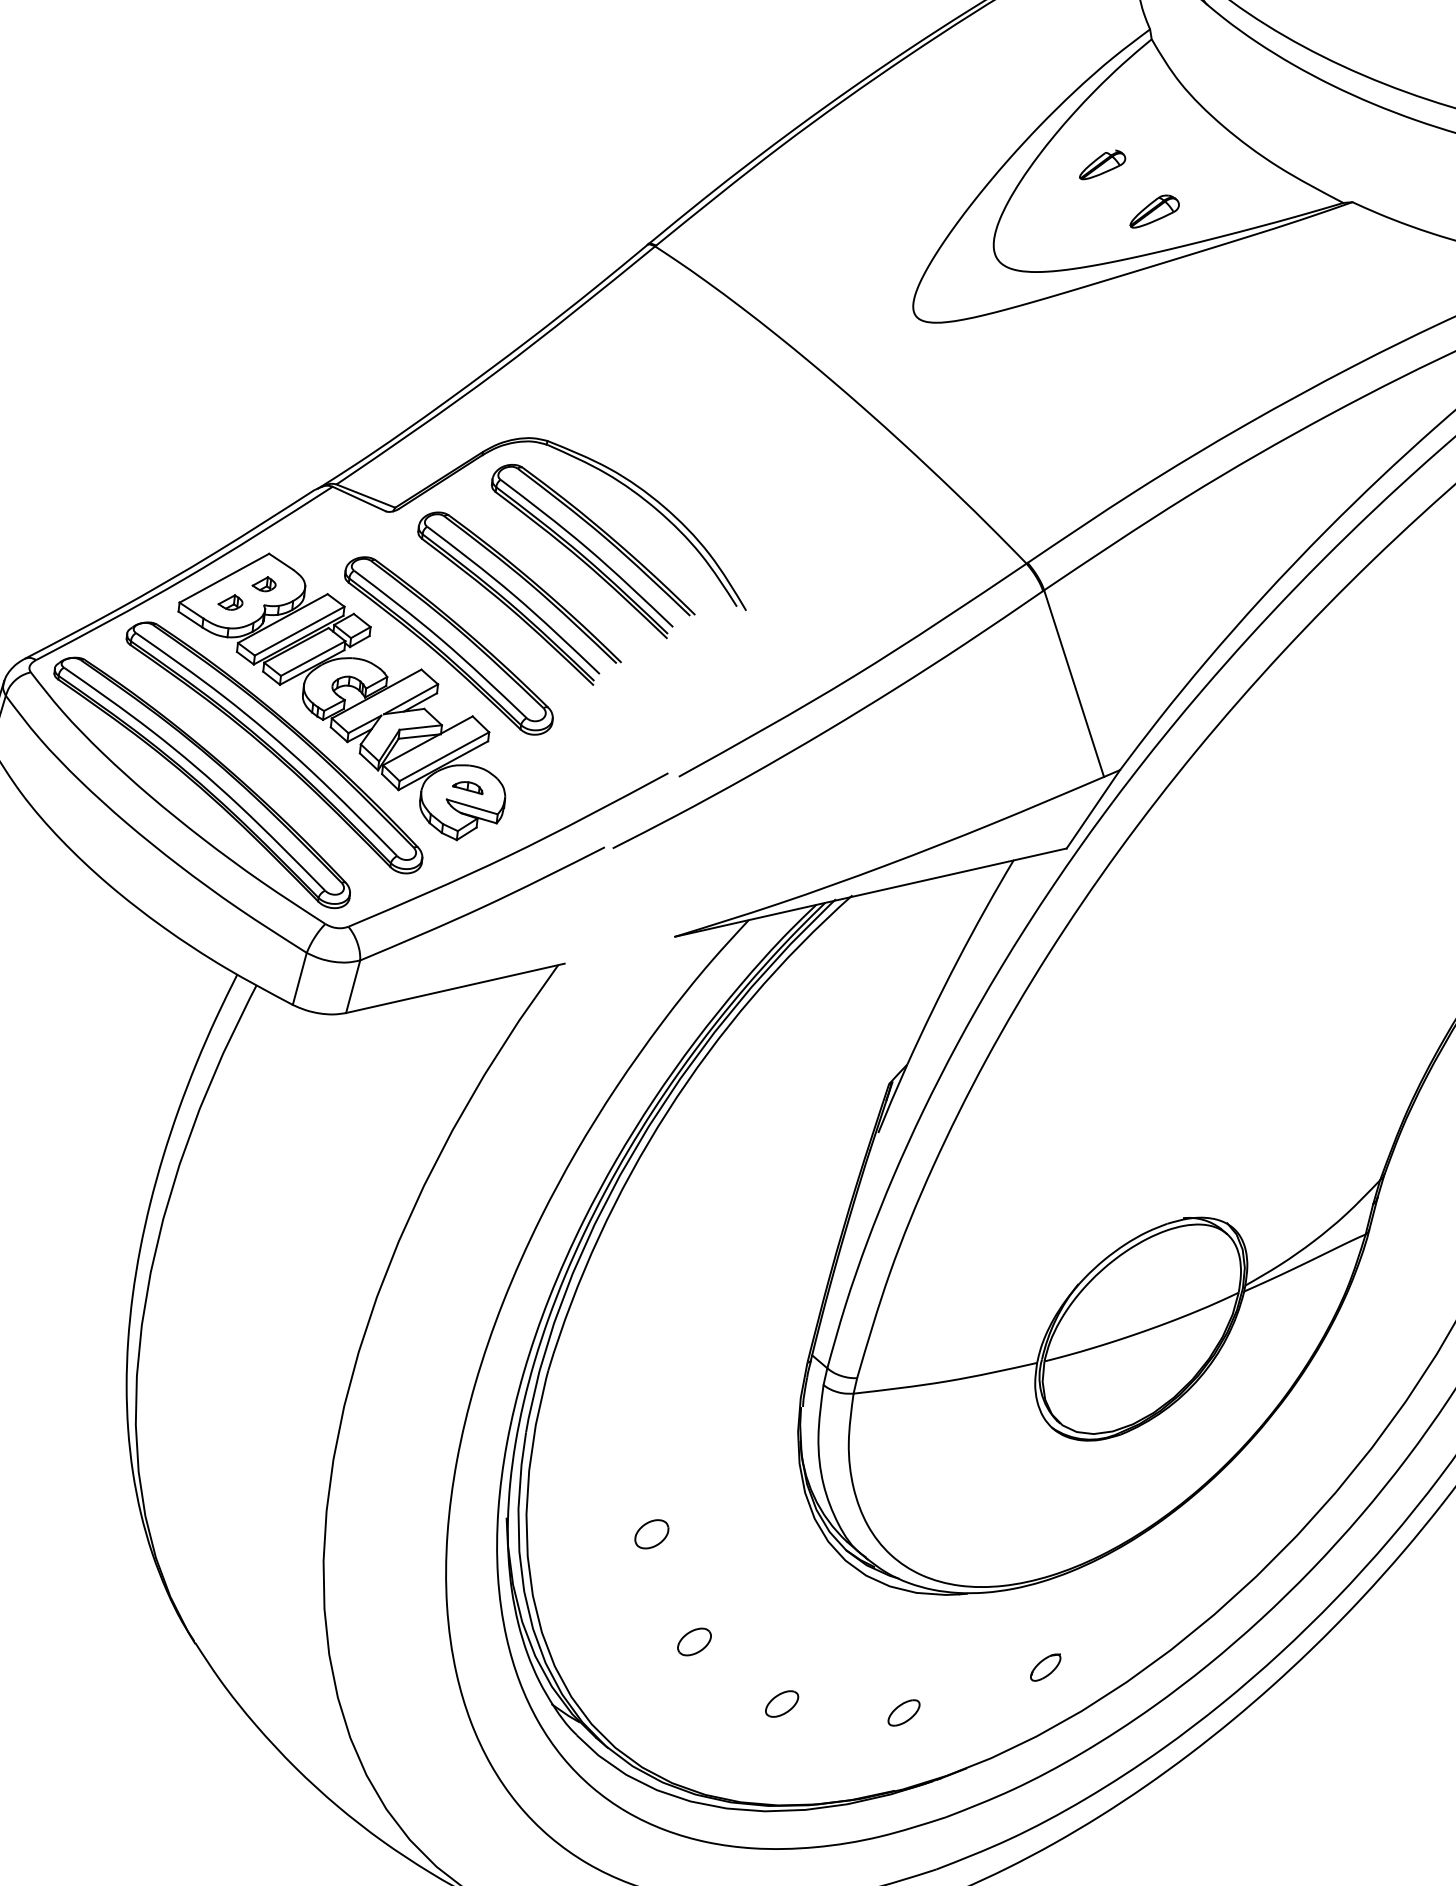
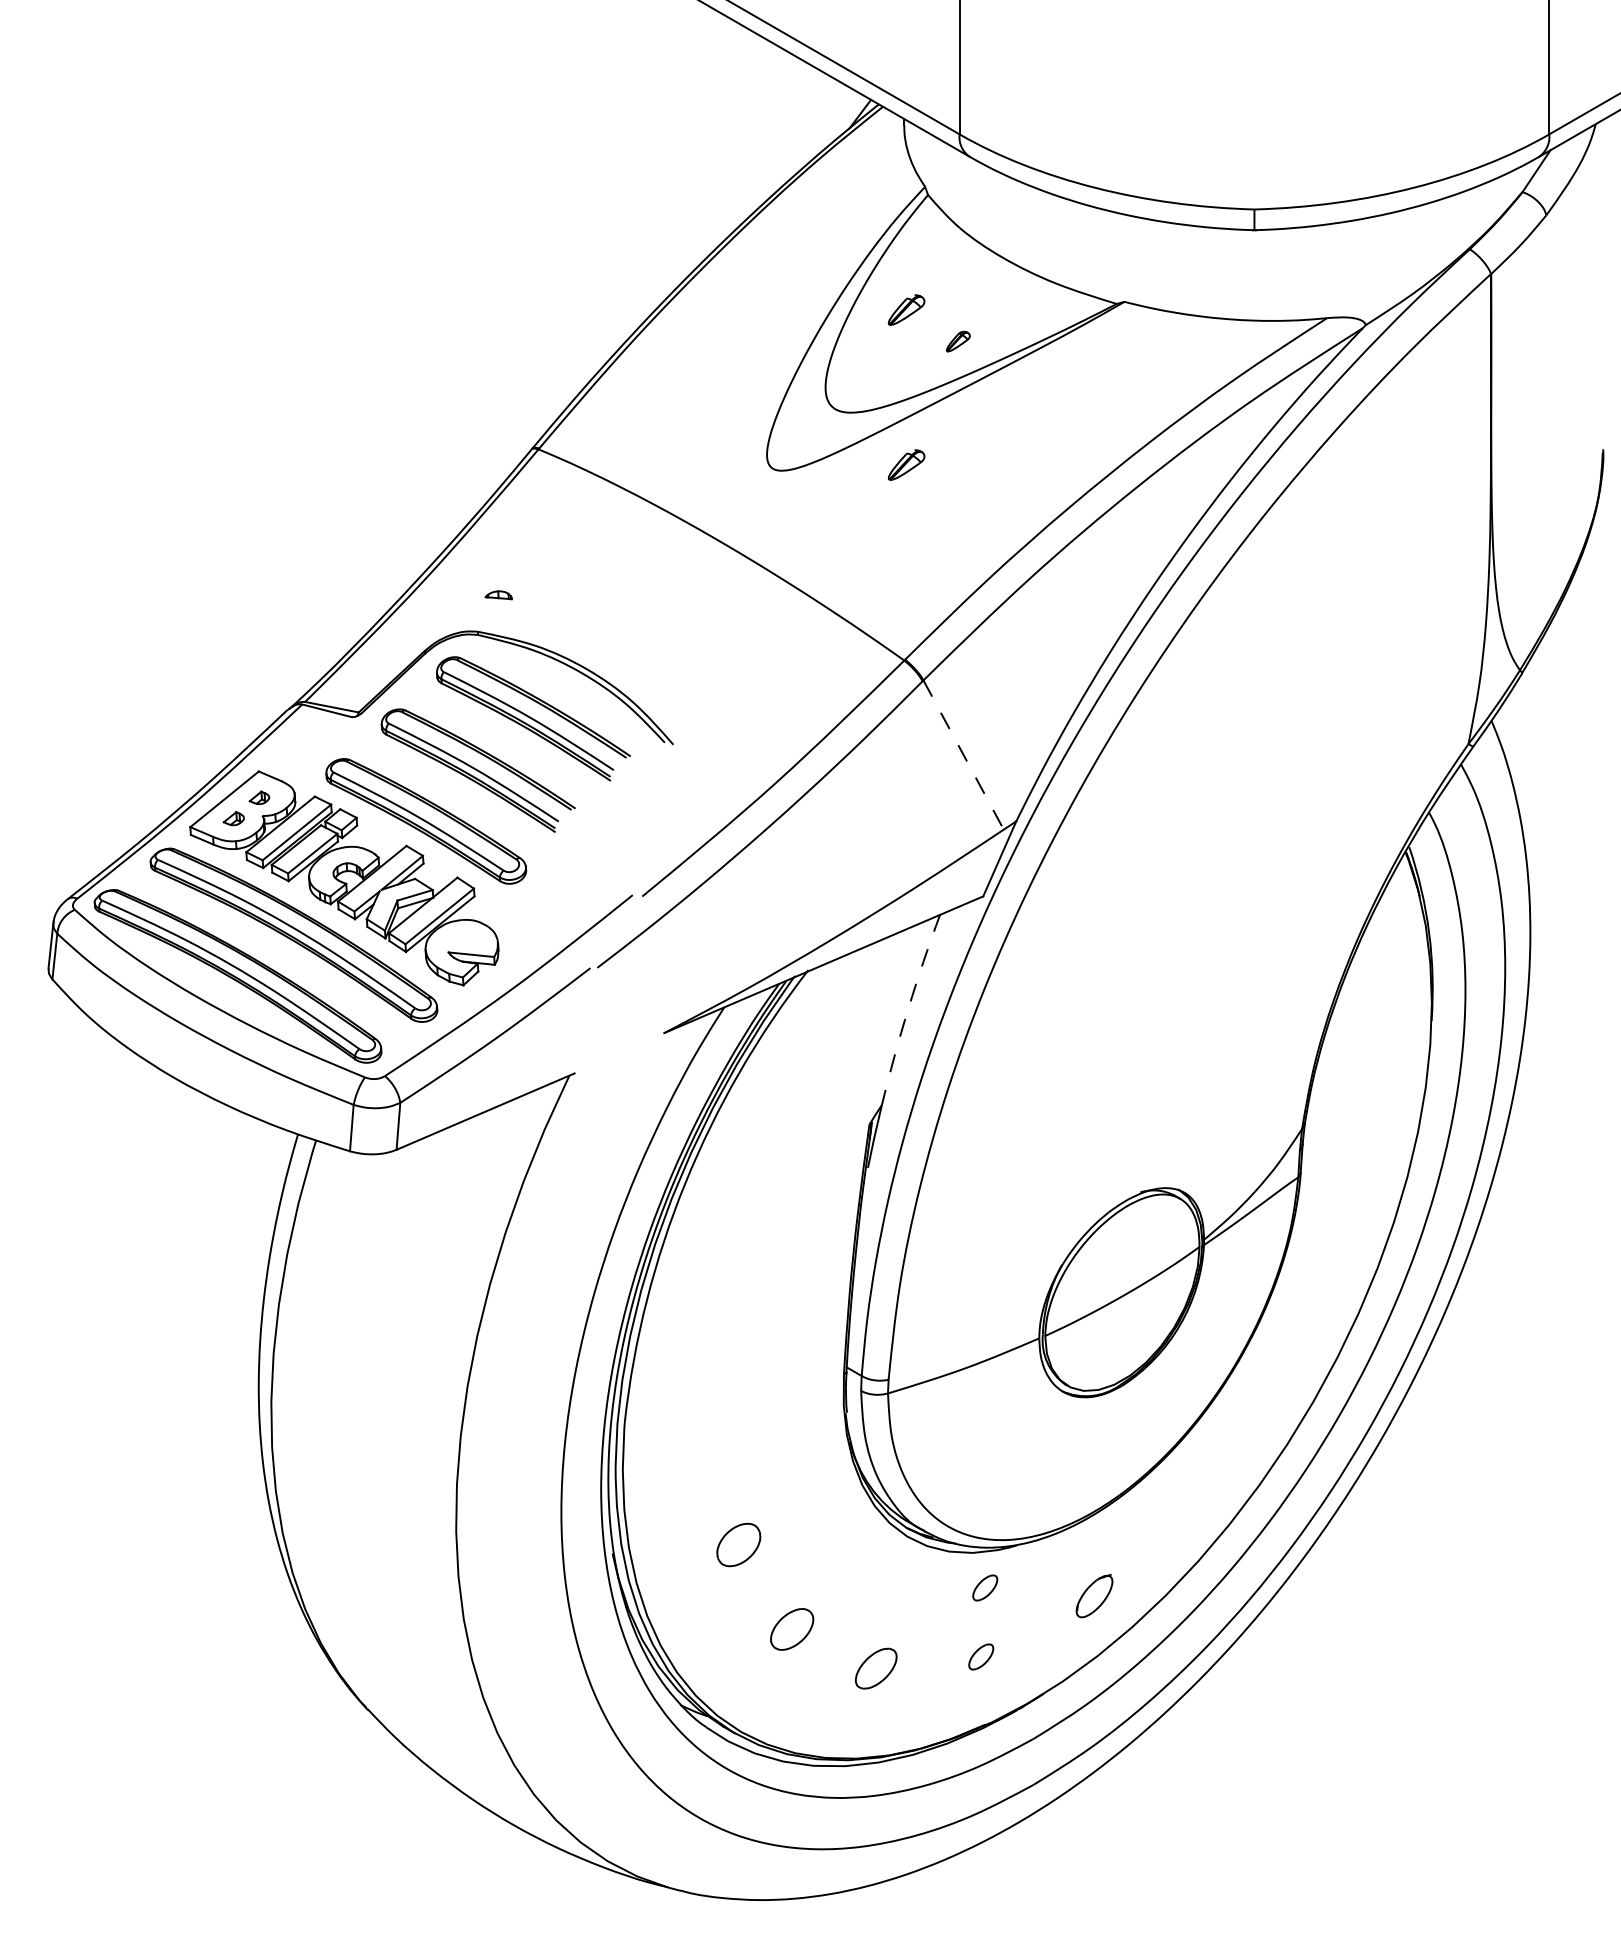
part: (1155, 212) -> (958, 341), size x0.6
part: (1070, 341) -> (906, 464), added
line: (1073, 684) -> (963, 755), solid -> dashed
part: (467, 787) -> (498, 595), moved
arc: (958, 960) -> (908, 1008), solid -> dashed
part: (651, 1533) -> (738, 1544), size x1.6
part: (923, 1634) -> (985, 1587), added
part: (694, 1641) -> (791, 1629), size x1.6
part: (1045, 1666) -> (1094, 1595), size x1.6
part: (781, 1703) -> (875, 1668), size x1.6

